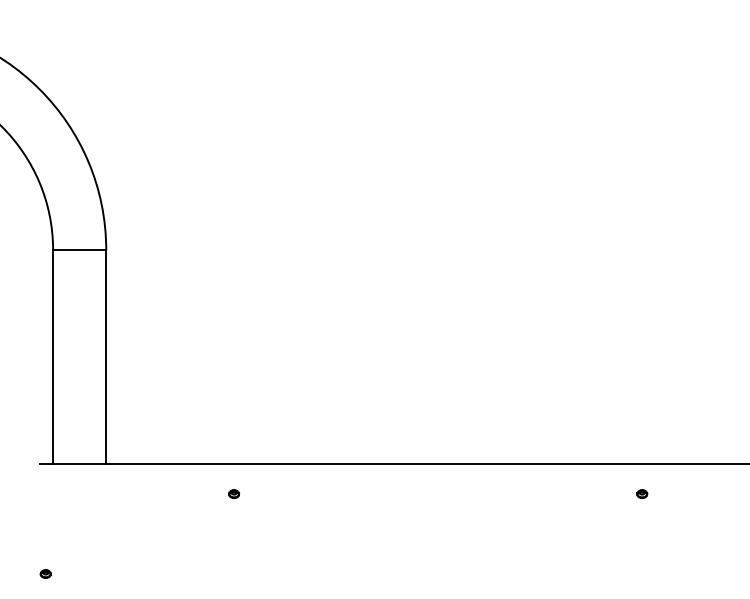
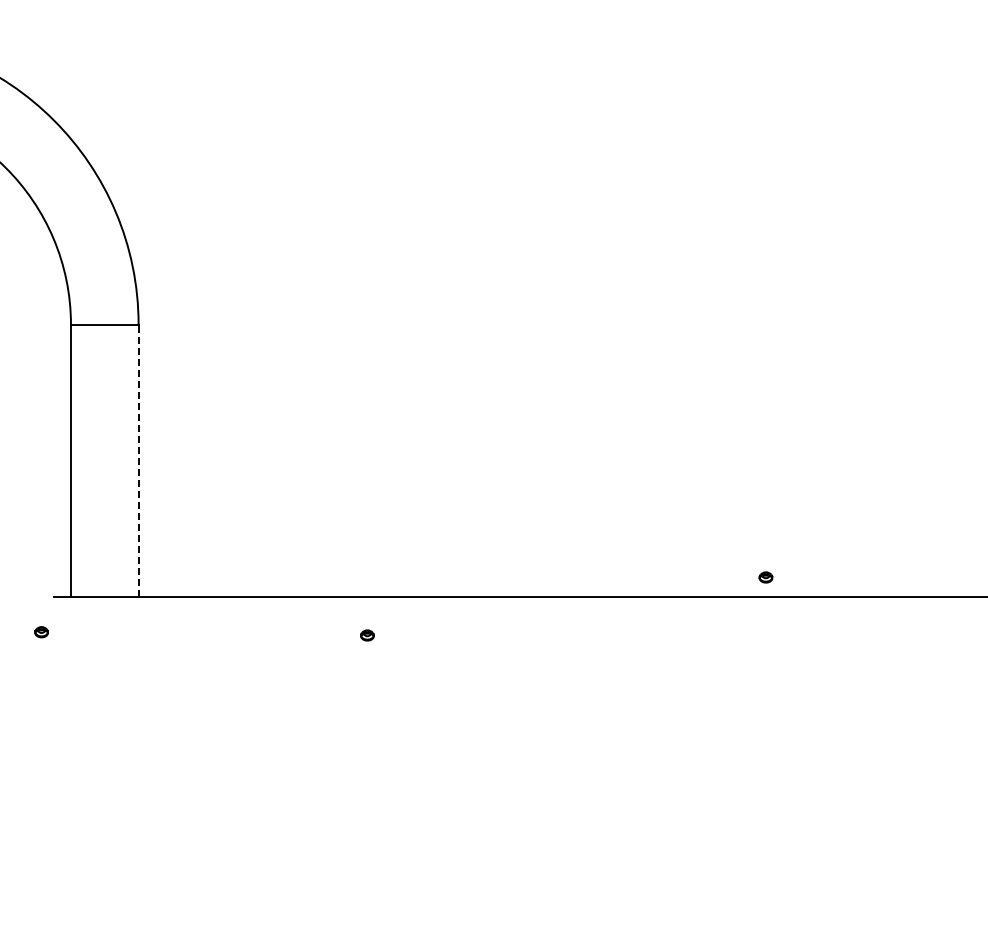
line: (106, 356) -> (138, 460), solid -> dashed
part: (234, 494) -> (367, 635), moved
part: (641, 494) -> (765, 577), moved
part: (45, 574) -> (41, 632), moved

